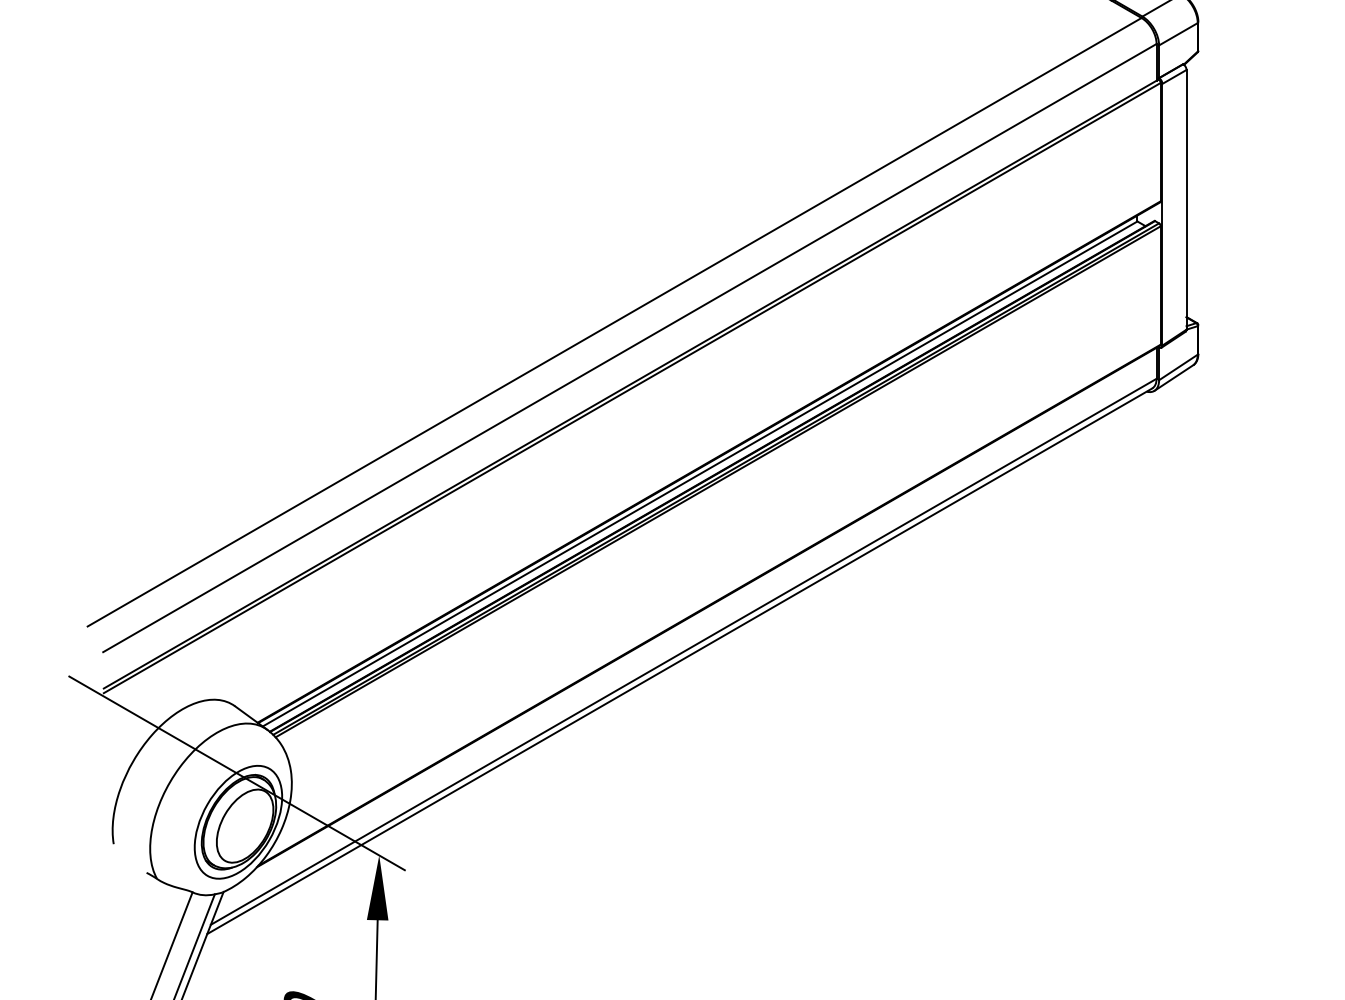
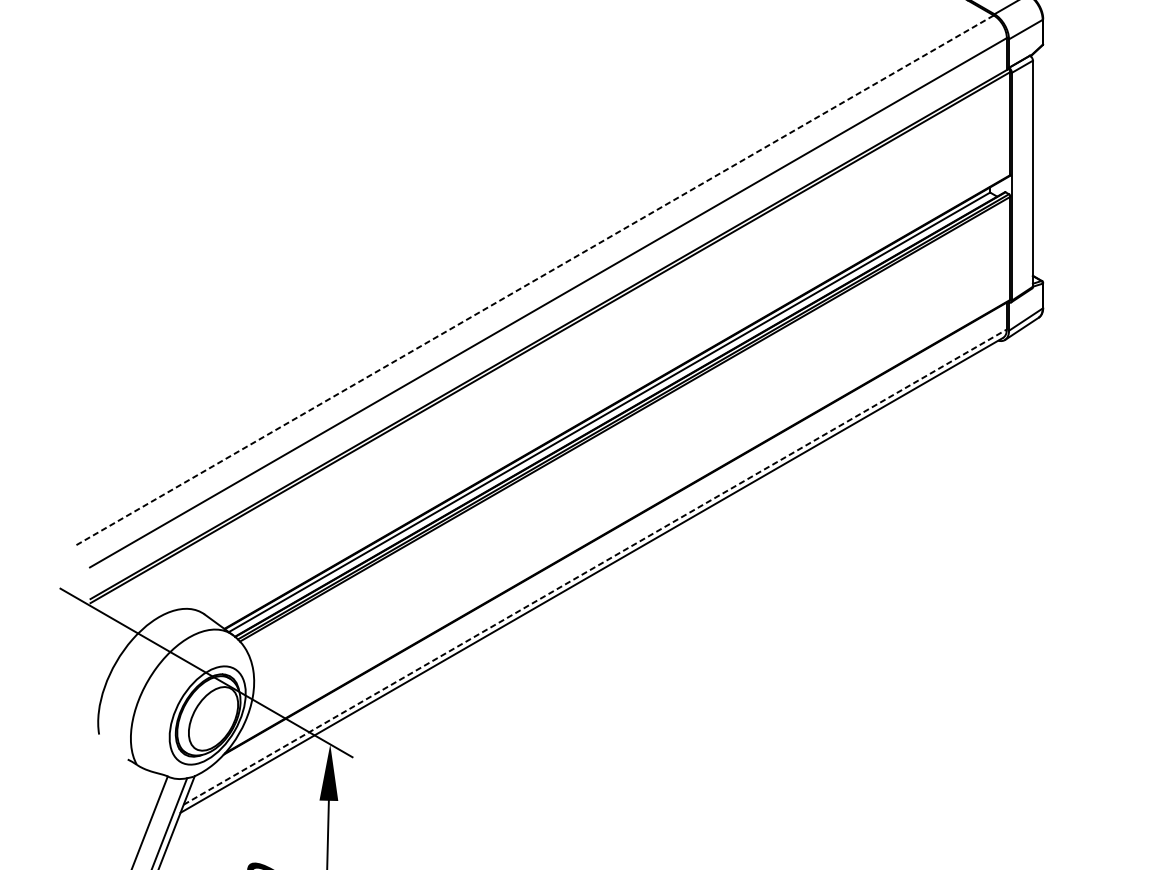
line: (615, 322) -> (535, 280), solid -> dashed
line: (684, 651) -> (595, 566), solid -> dashed

